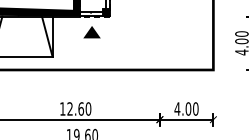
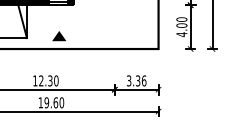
part: (91, 32) -> (58, 36), moved
text: (81, 108) -> (50, 80), 12.60 -> 12.30
text: (186, 108) -> (136, 80), 4.00 -> 3.36

